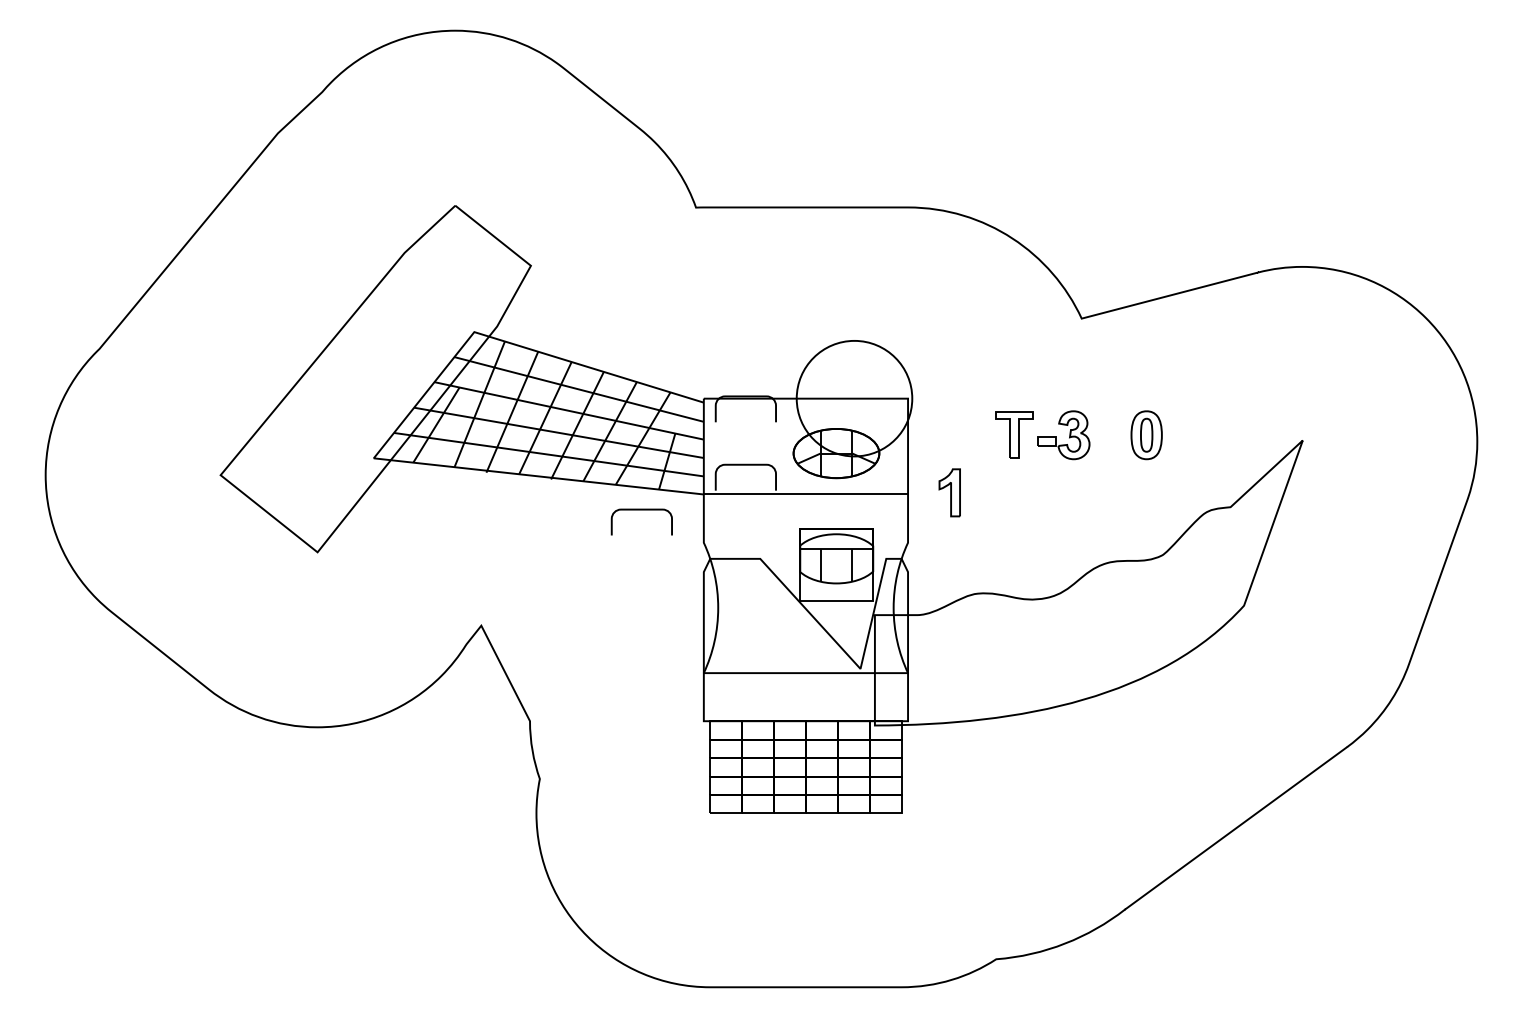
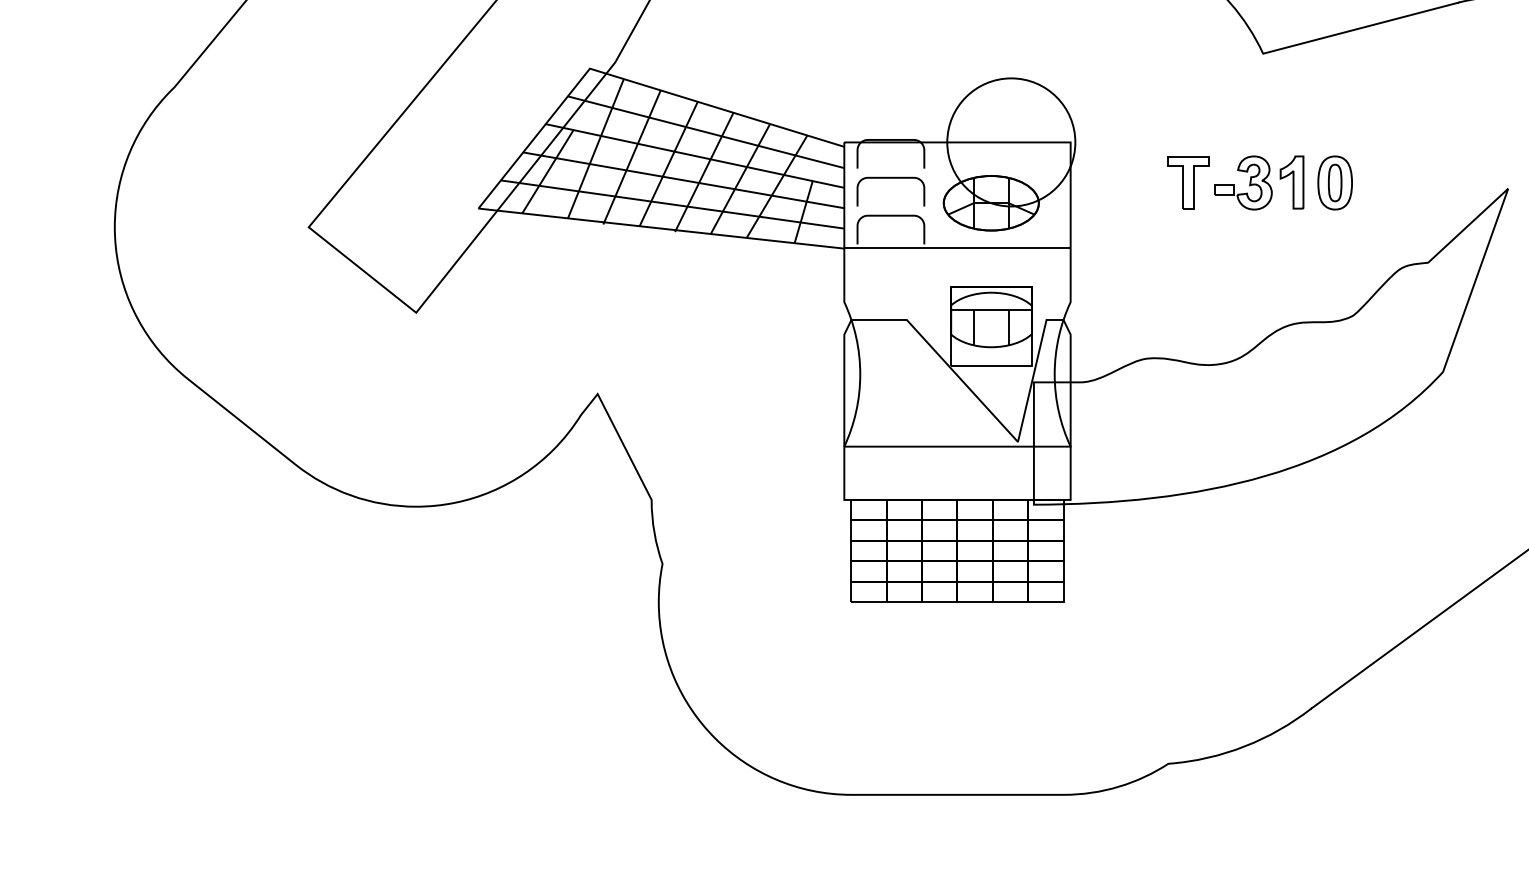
part: (949, 492) -> (1291, 182), moved
curve: (641, 510) -> (890, 178), moved

